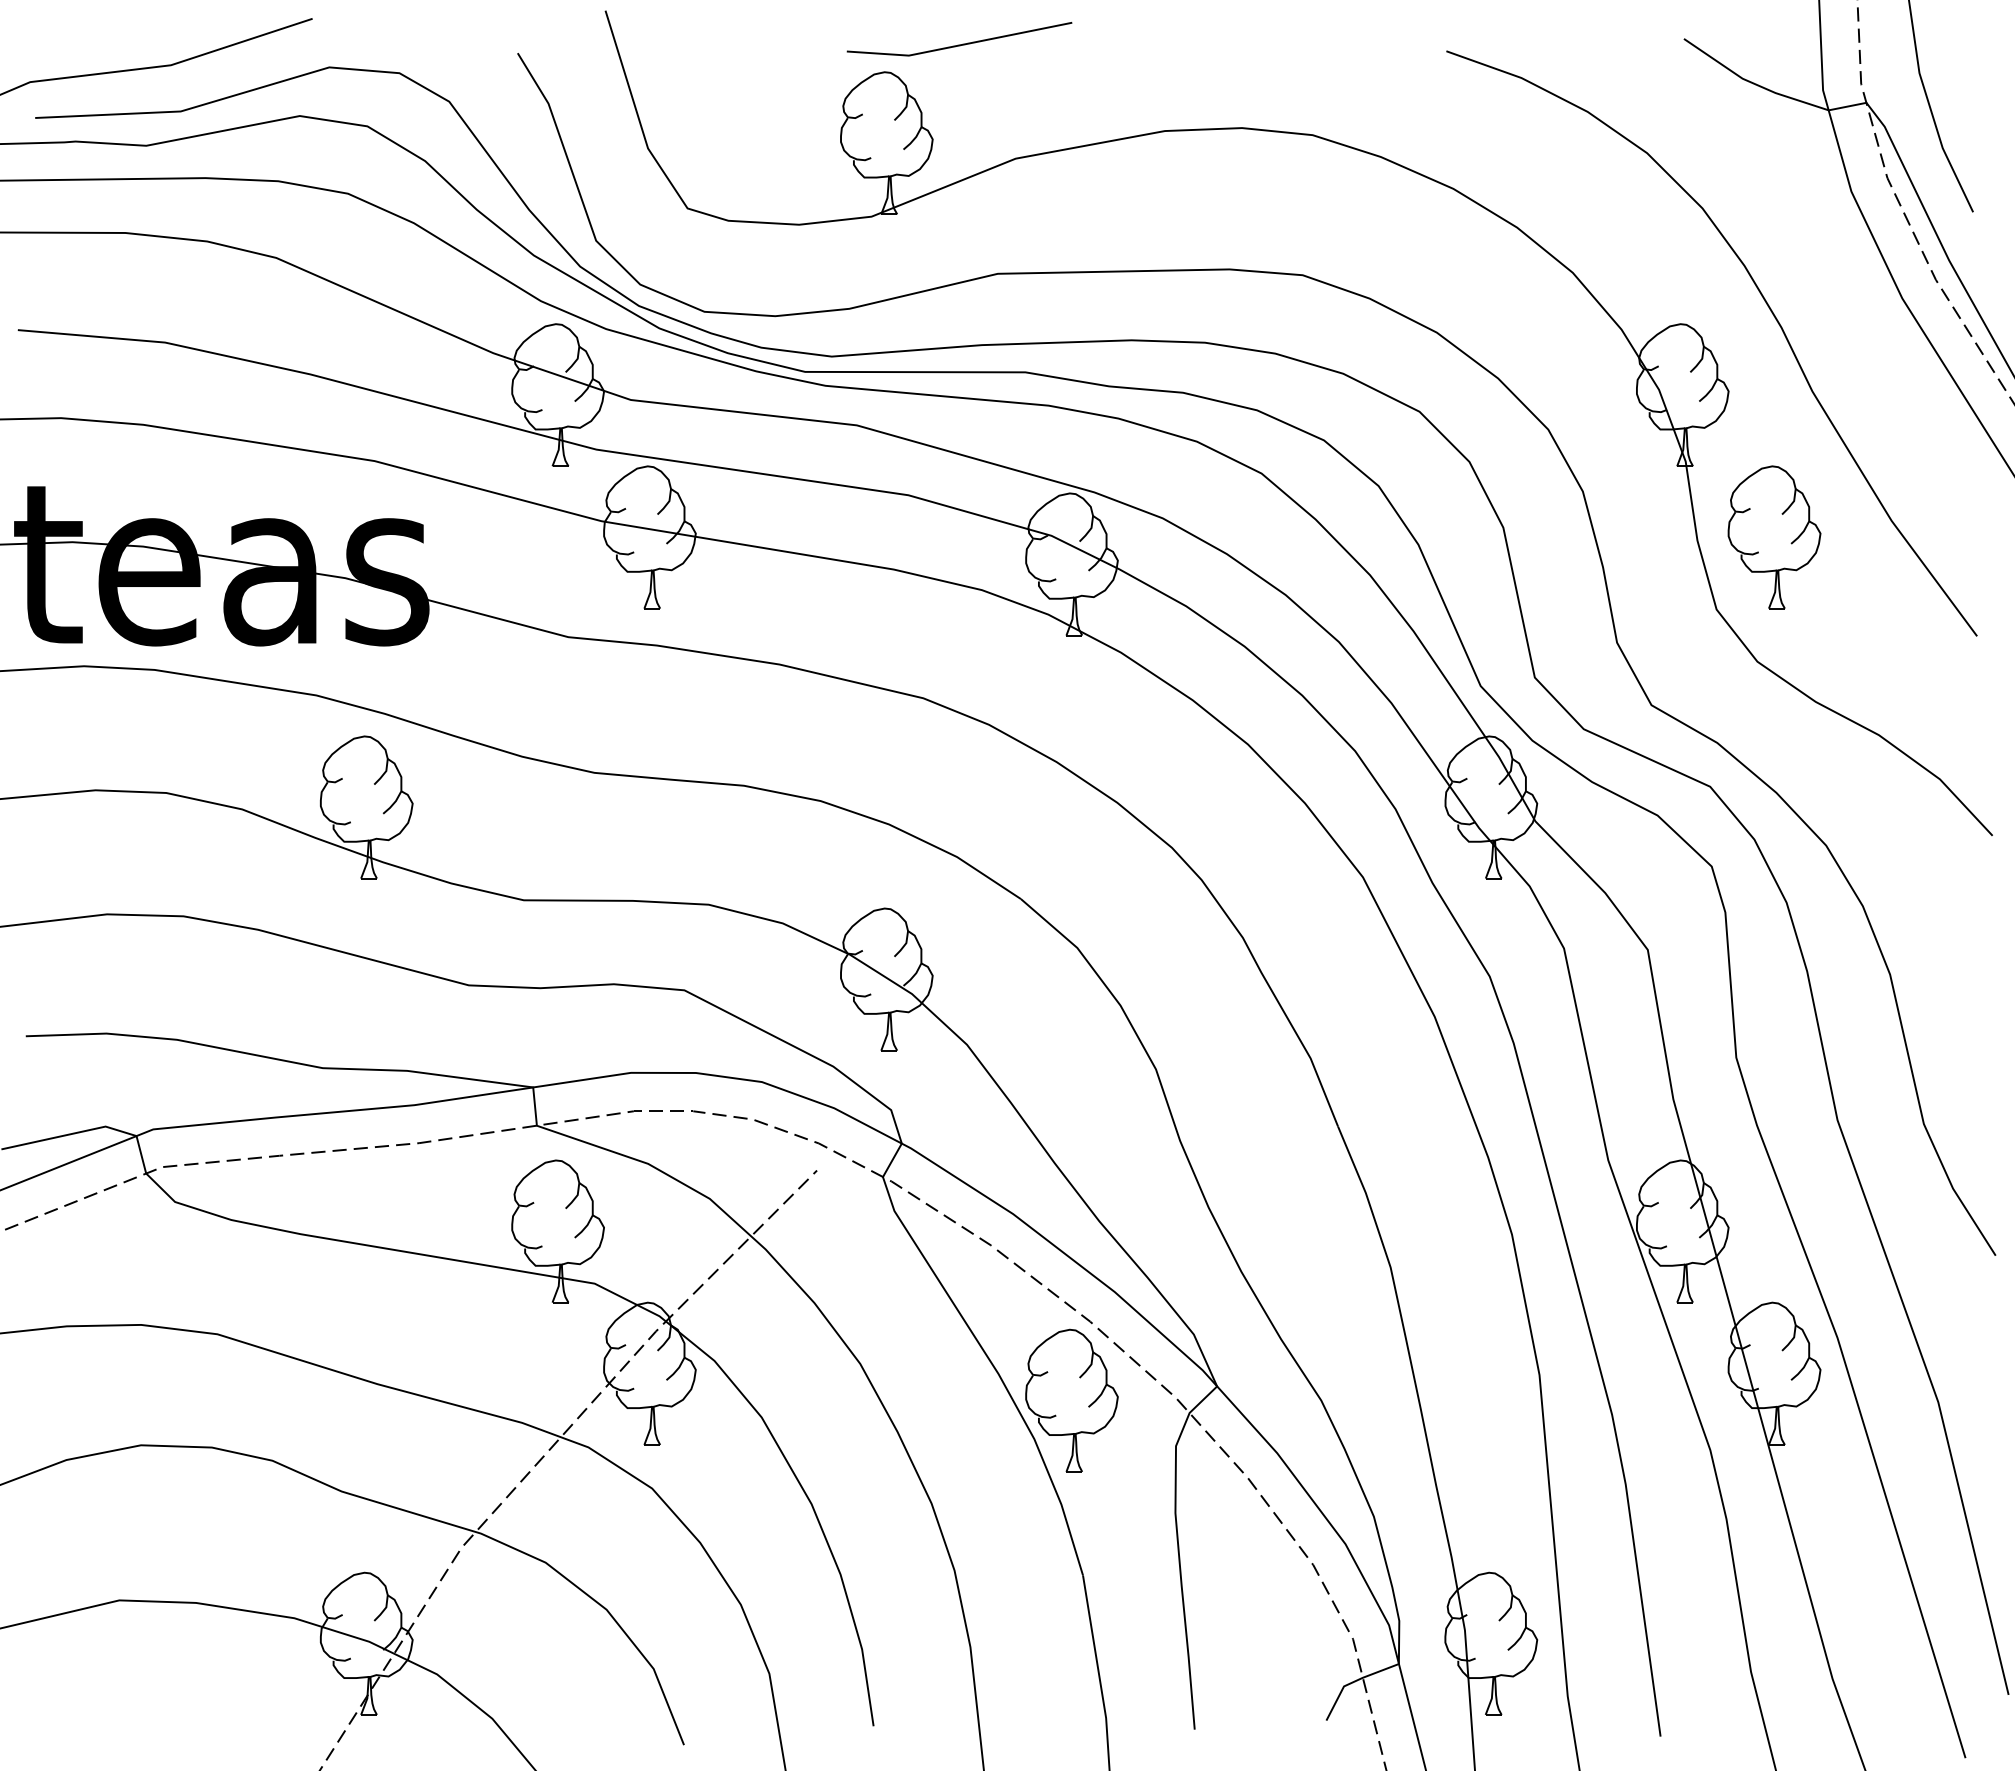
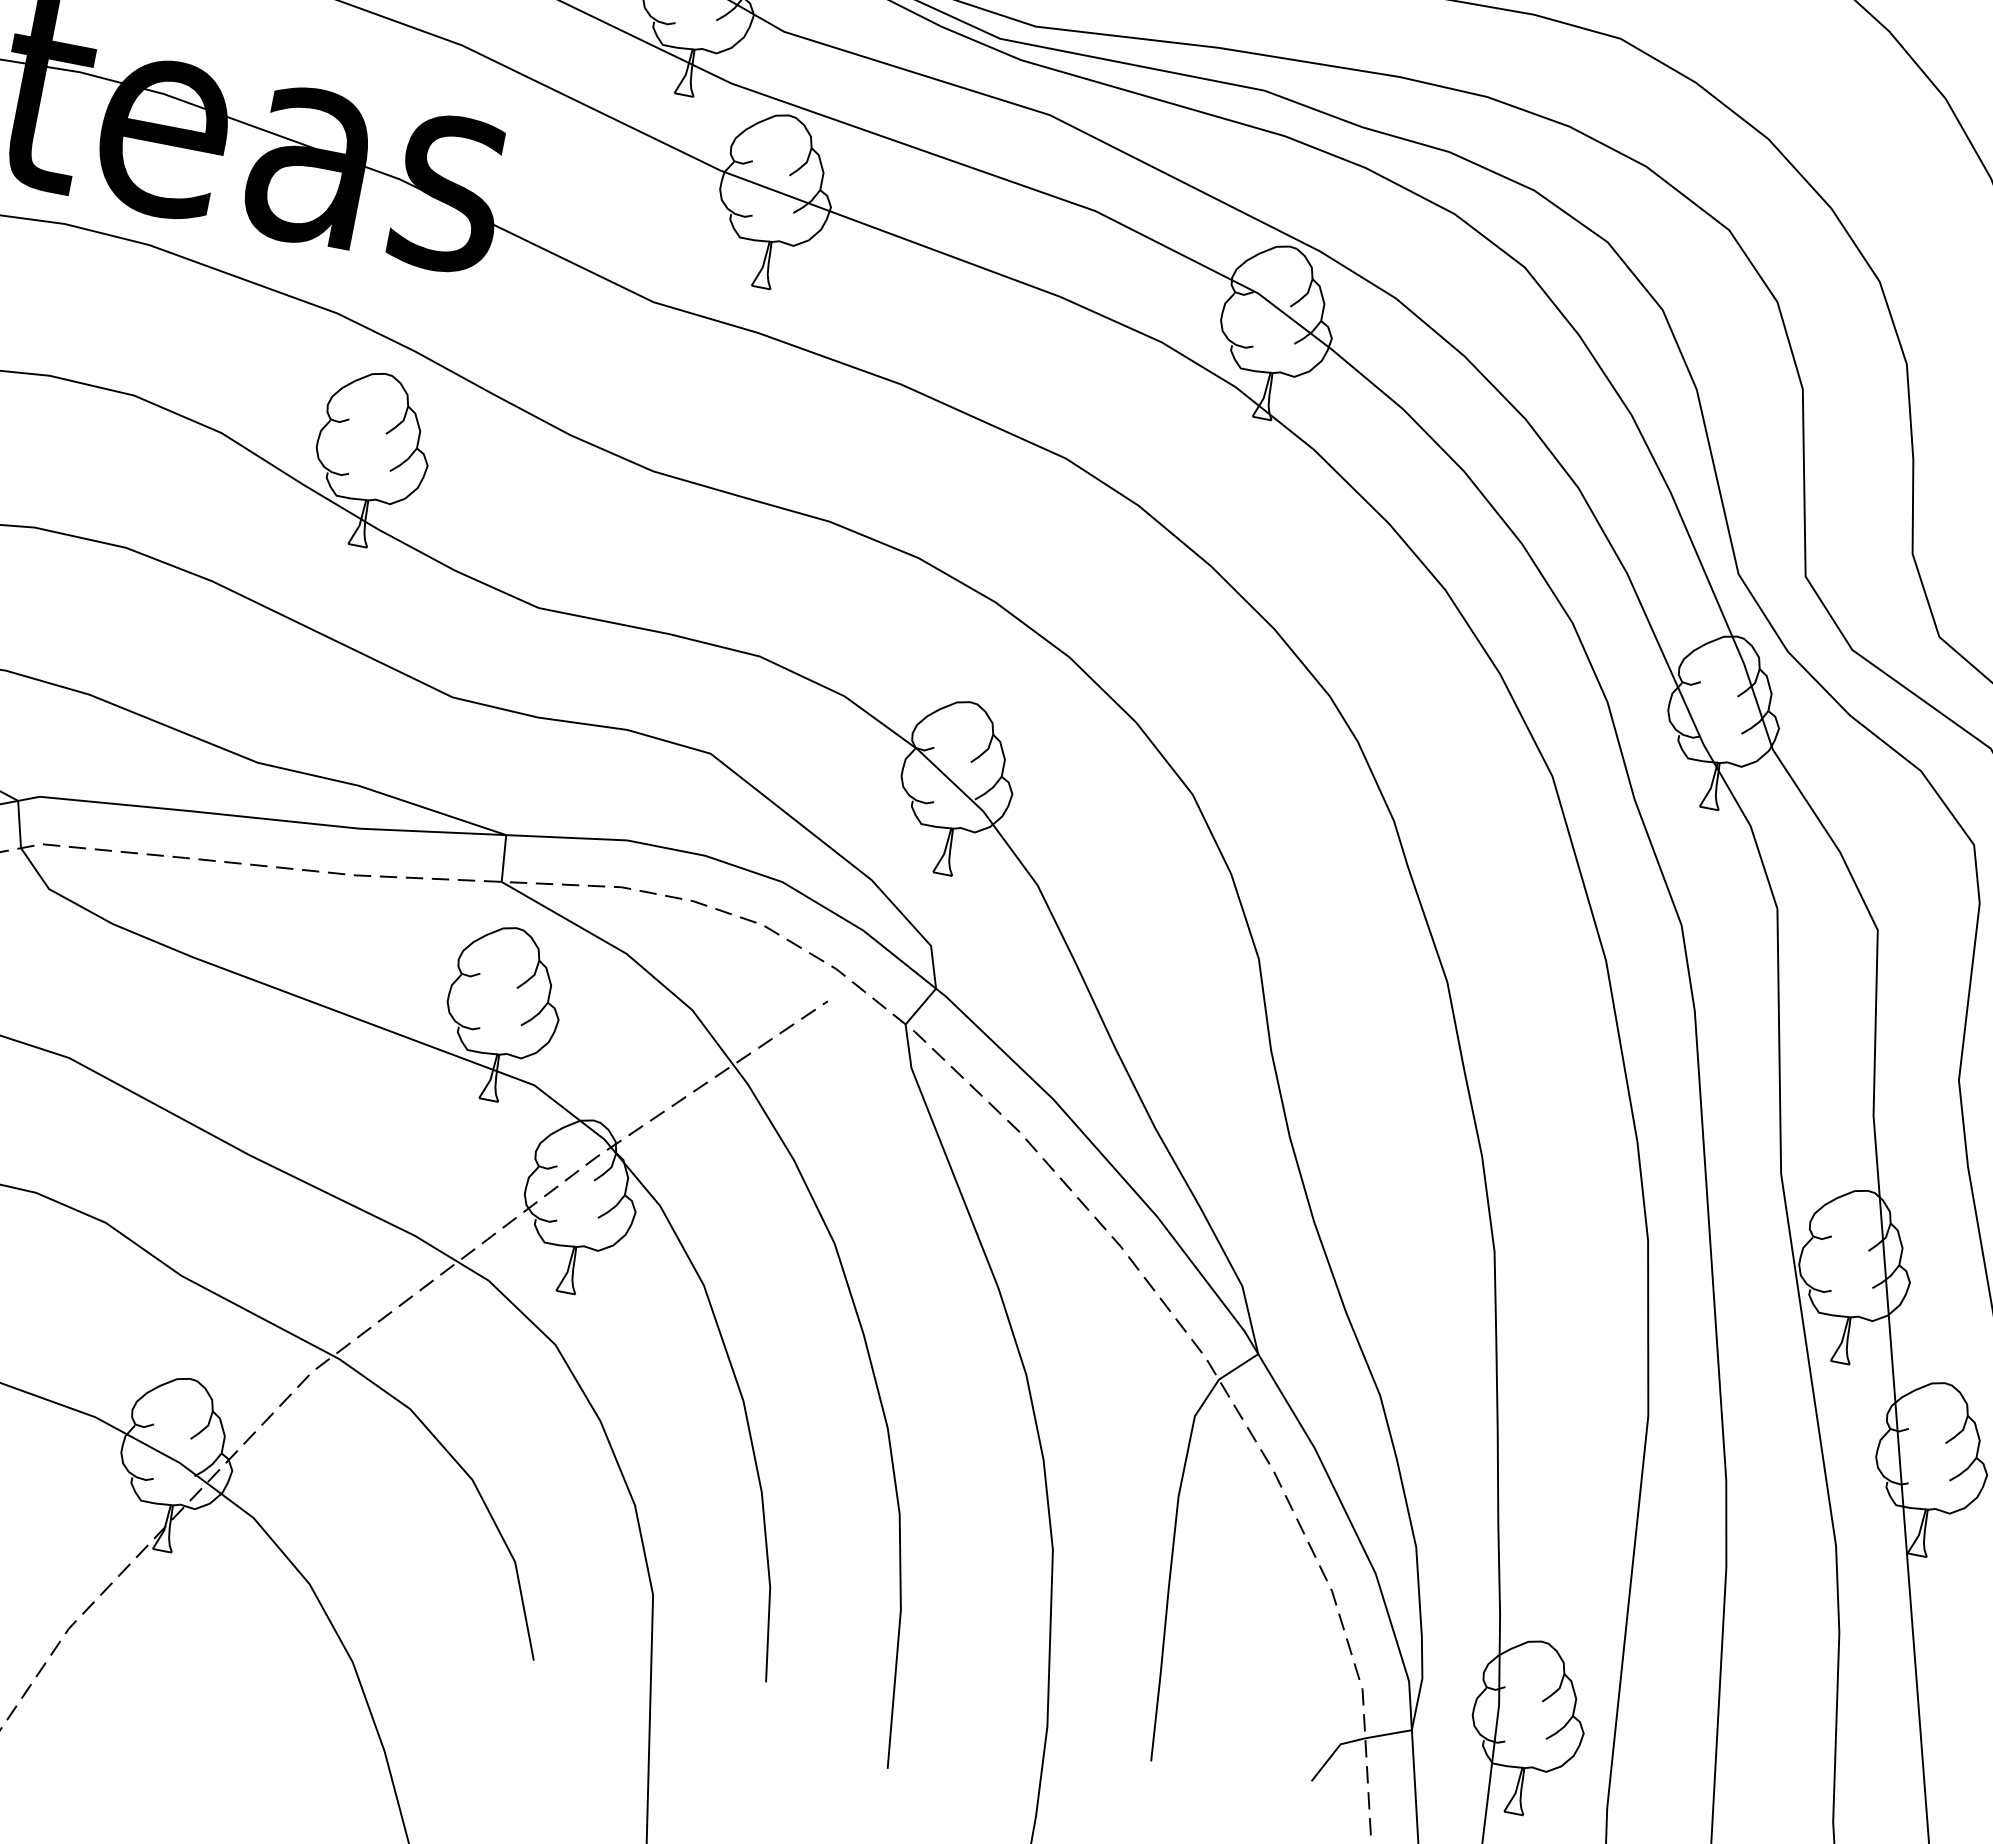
part: (1071, 1400) -> (1079, 1337), removed

